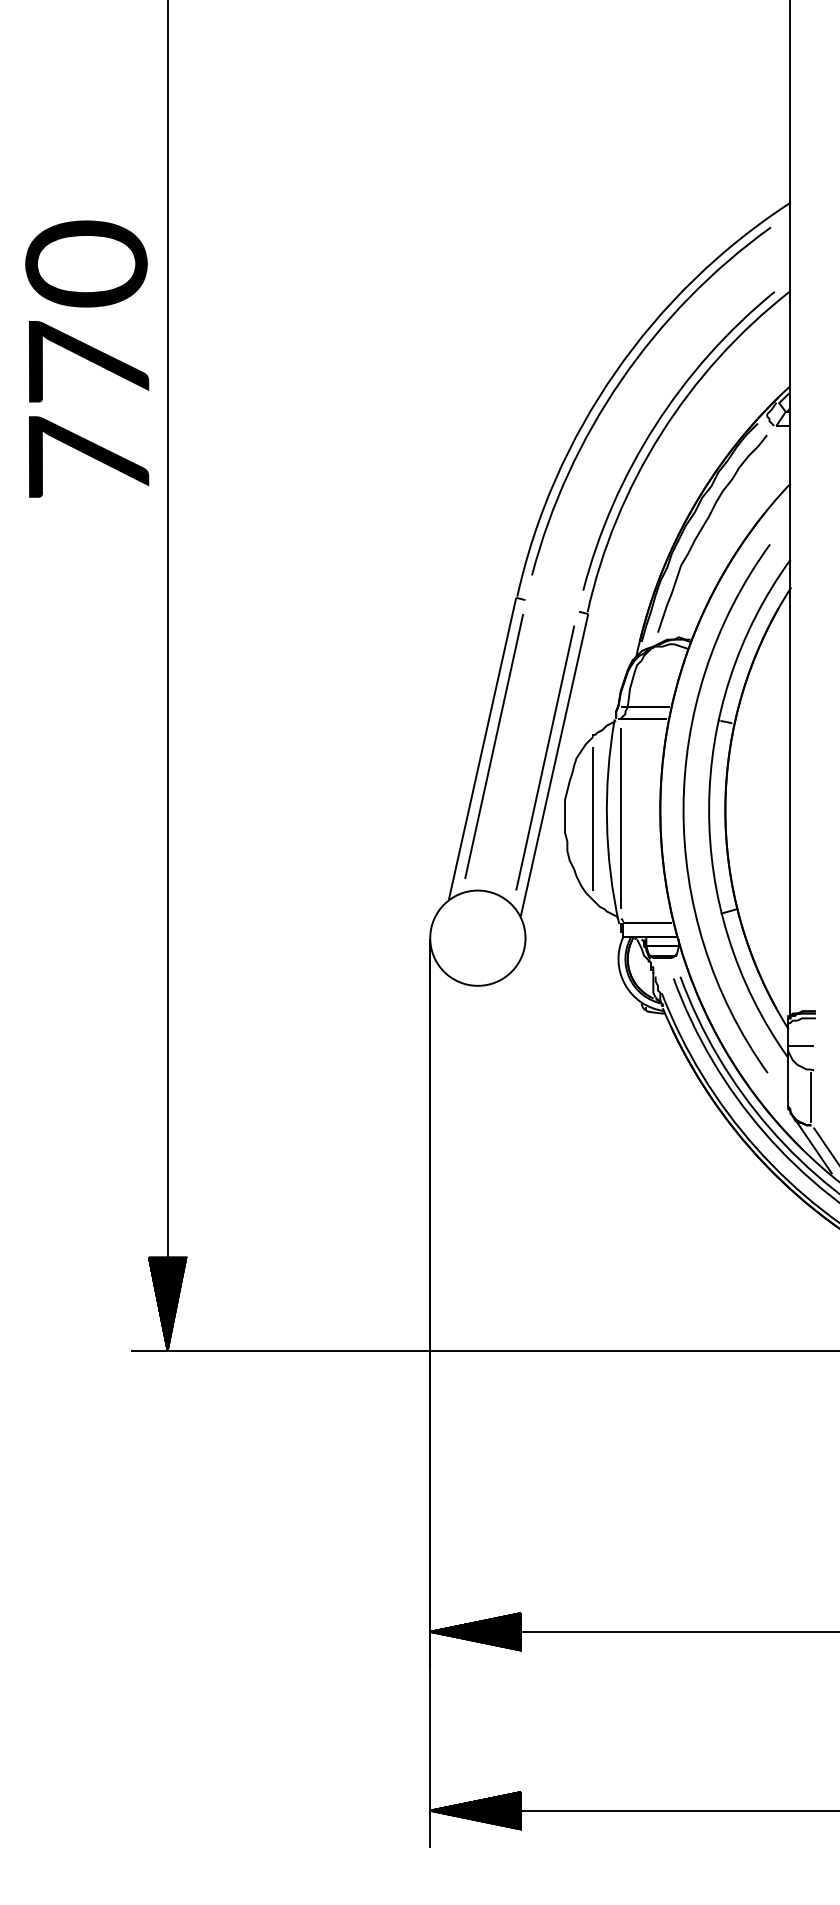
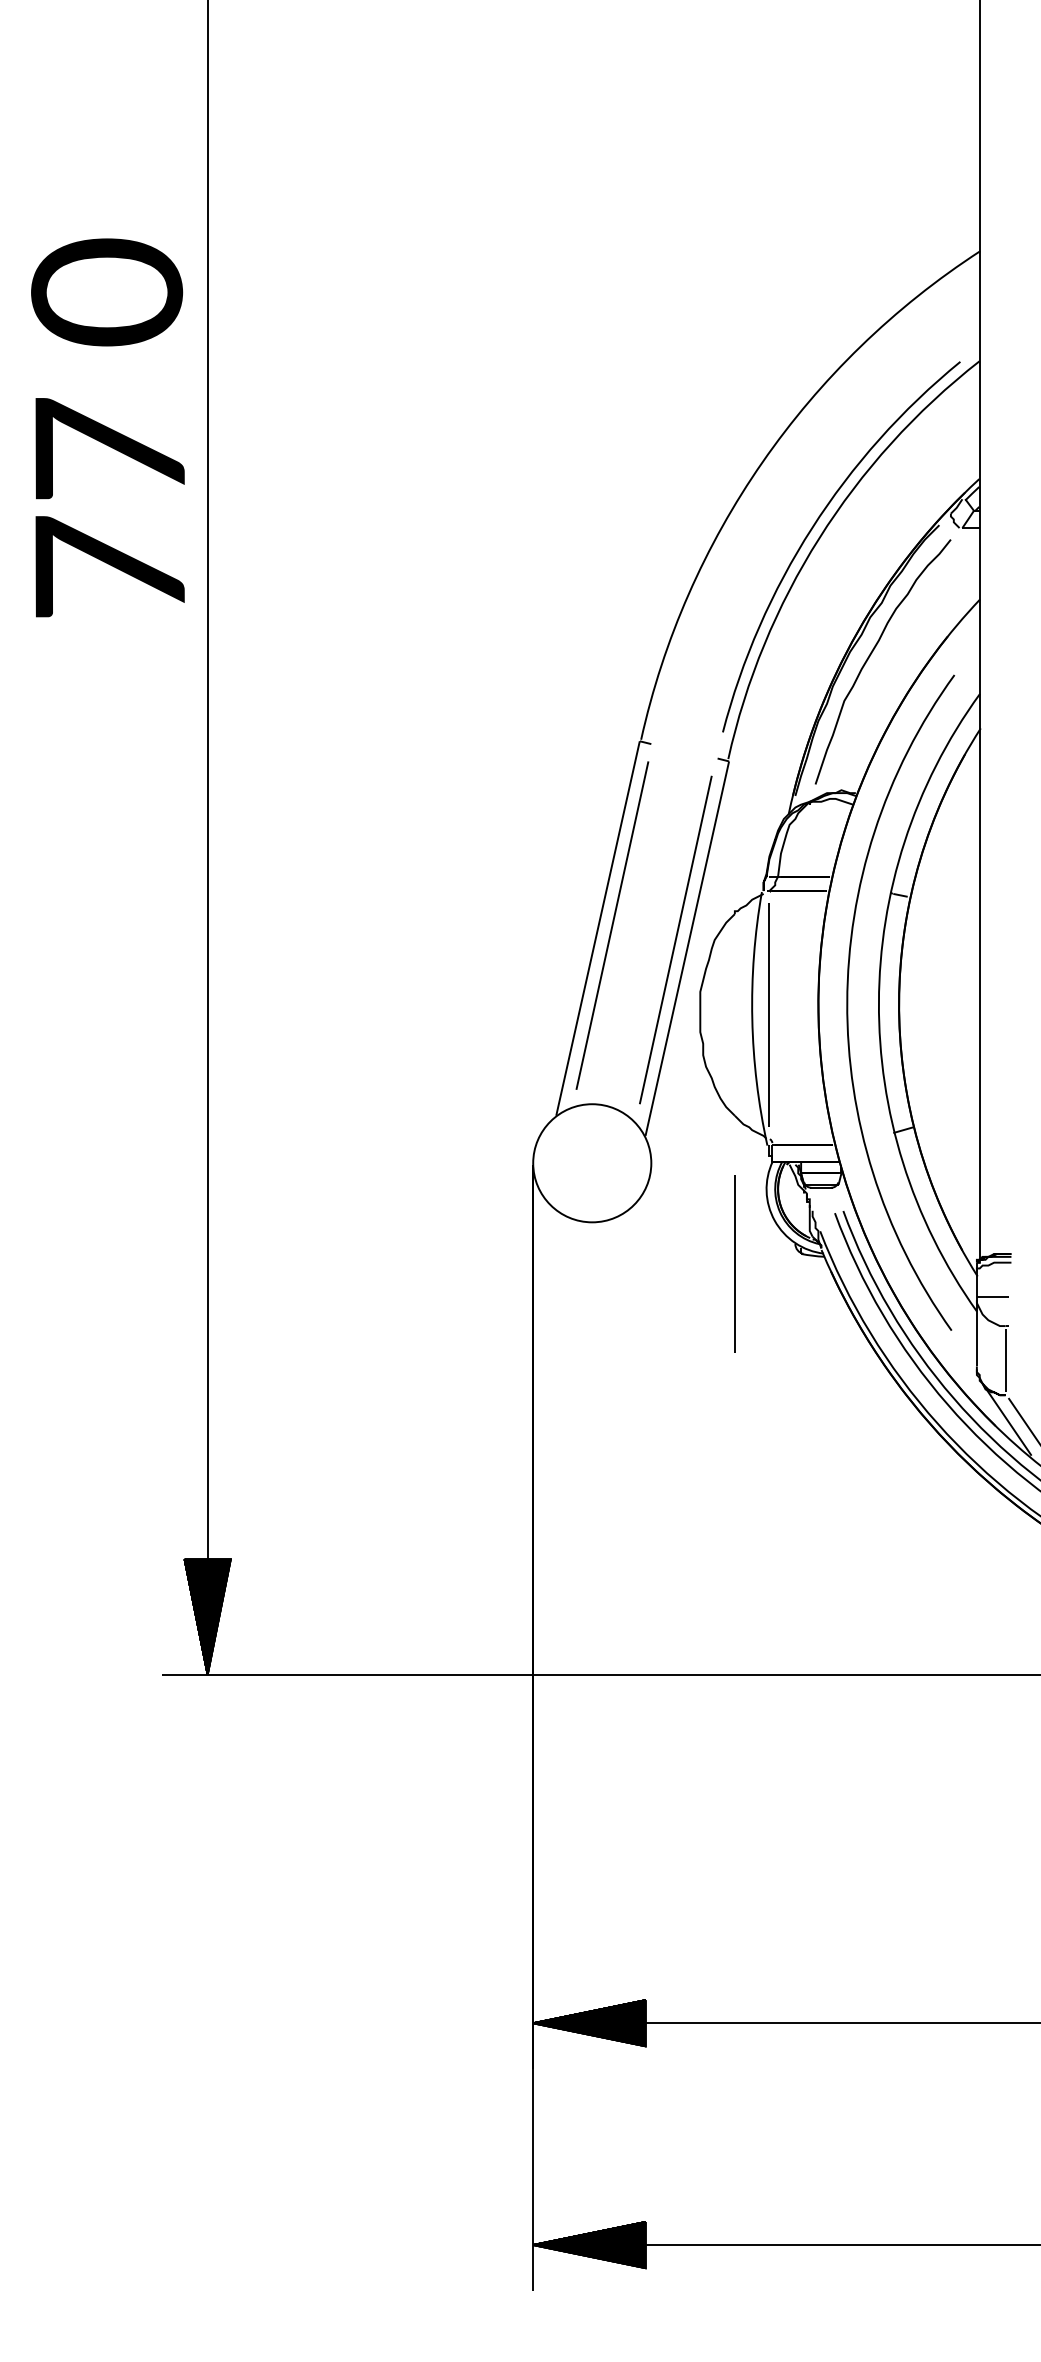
text: (86, 264) -> (107, 292), moved
part: (621, 381) -> (770, 473), removed
line: (592, 818) -> (734, 1263), moved

